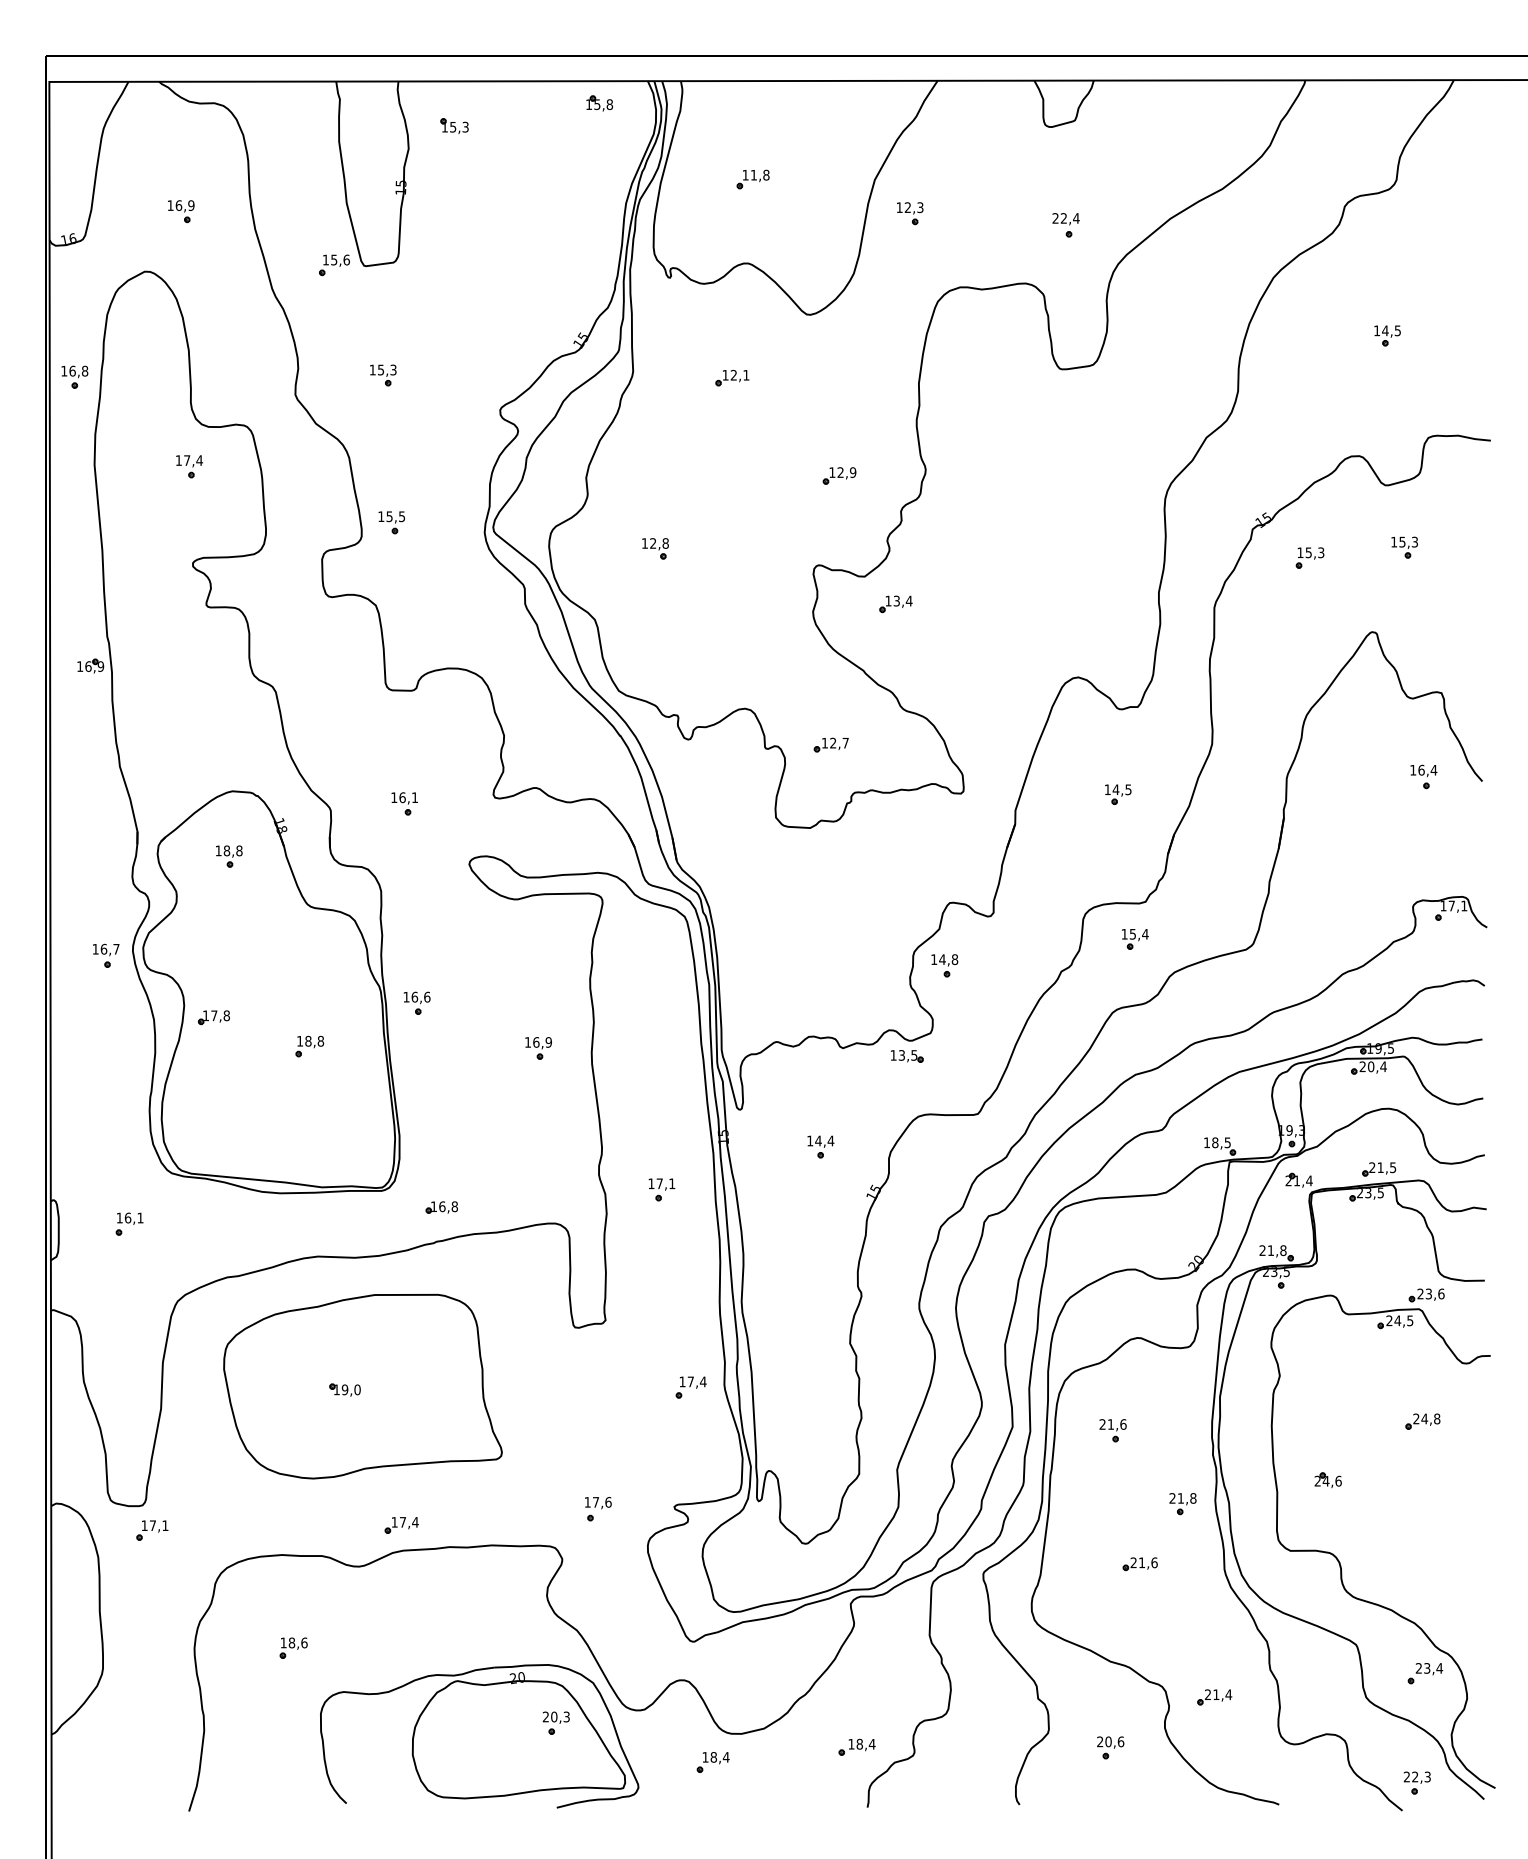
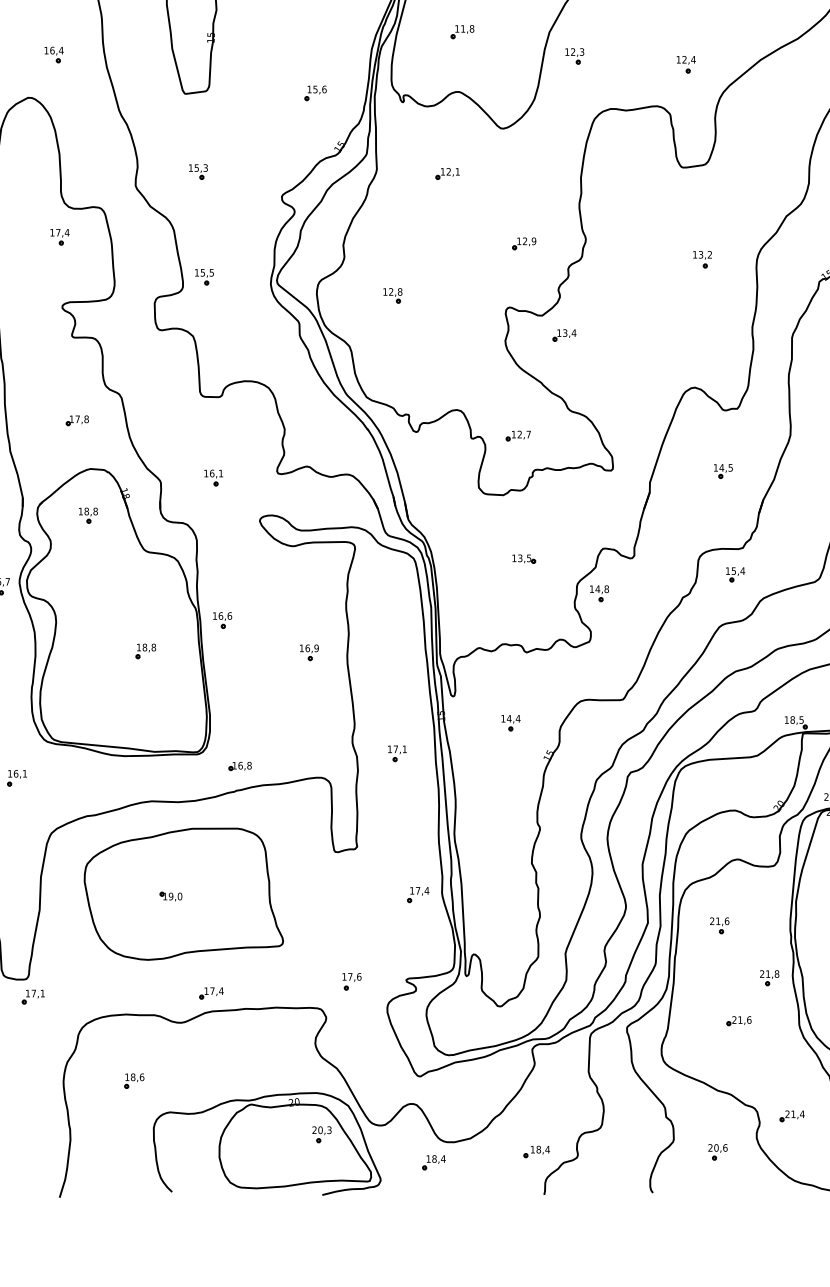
text: (191, 205) -> (61, 50), 16,9 -> 16,4
text: (1055, 218) -> (678, 59), 22,4 -> 12,4
part: (334, 265) -> (315, 93), moved
part: (1089, 498) -> (702, 259), added
part: (213, 1017) -> (77, 420), moved
part: (907, 1056) -> (524, 559), moved

